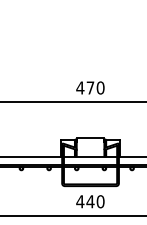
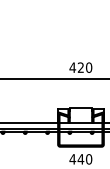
text: (90, 87) -> (80, 67), 470 -> 420

